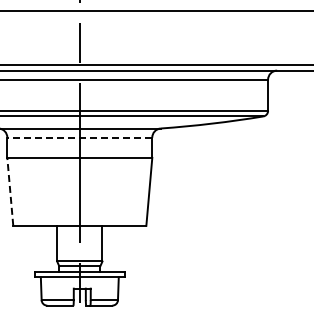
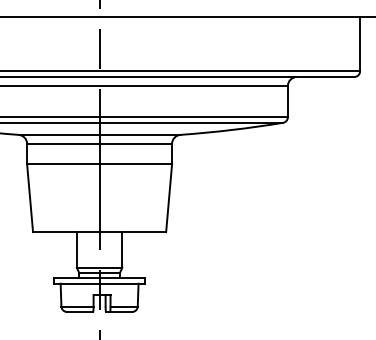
line: (79, 137) -> (99, 143), dashed -> solid
line: (10, 191) -> (30, 197), dashed -> solid

